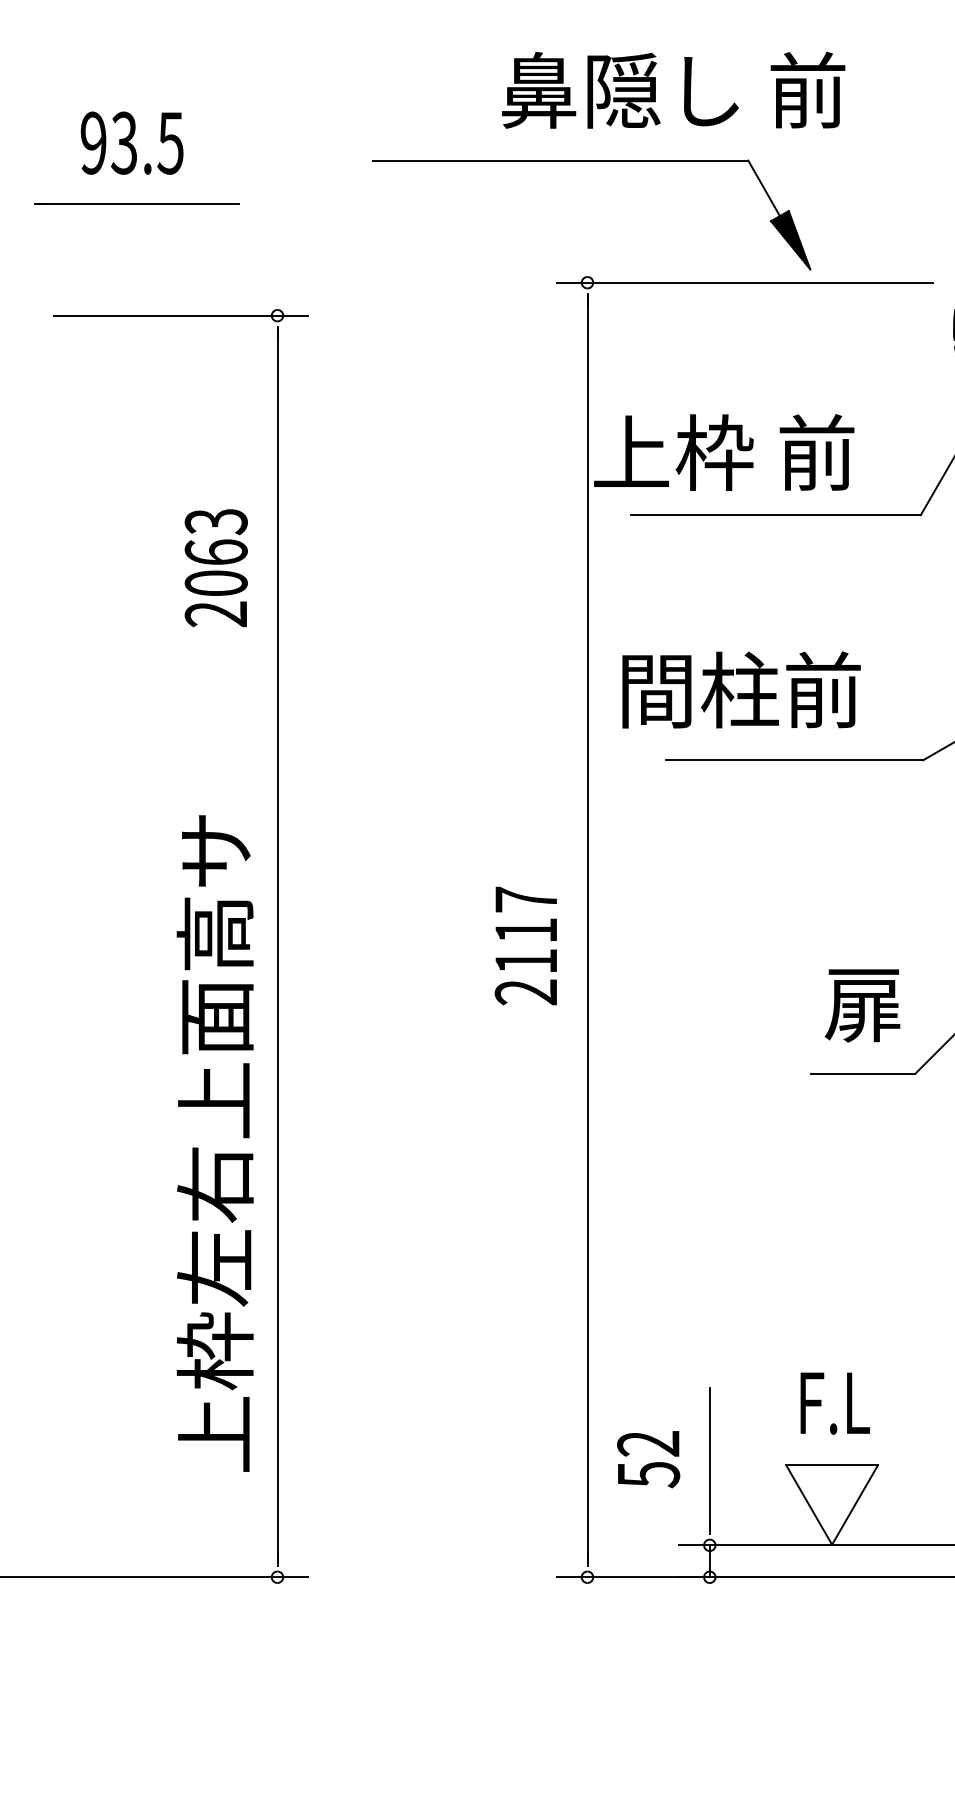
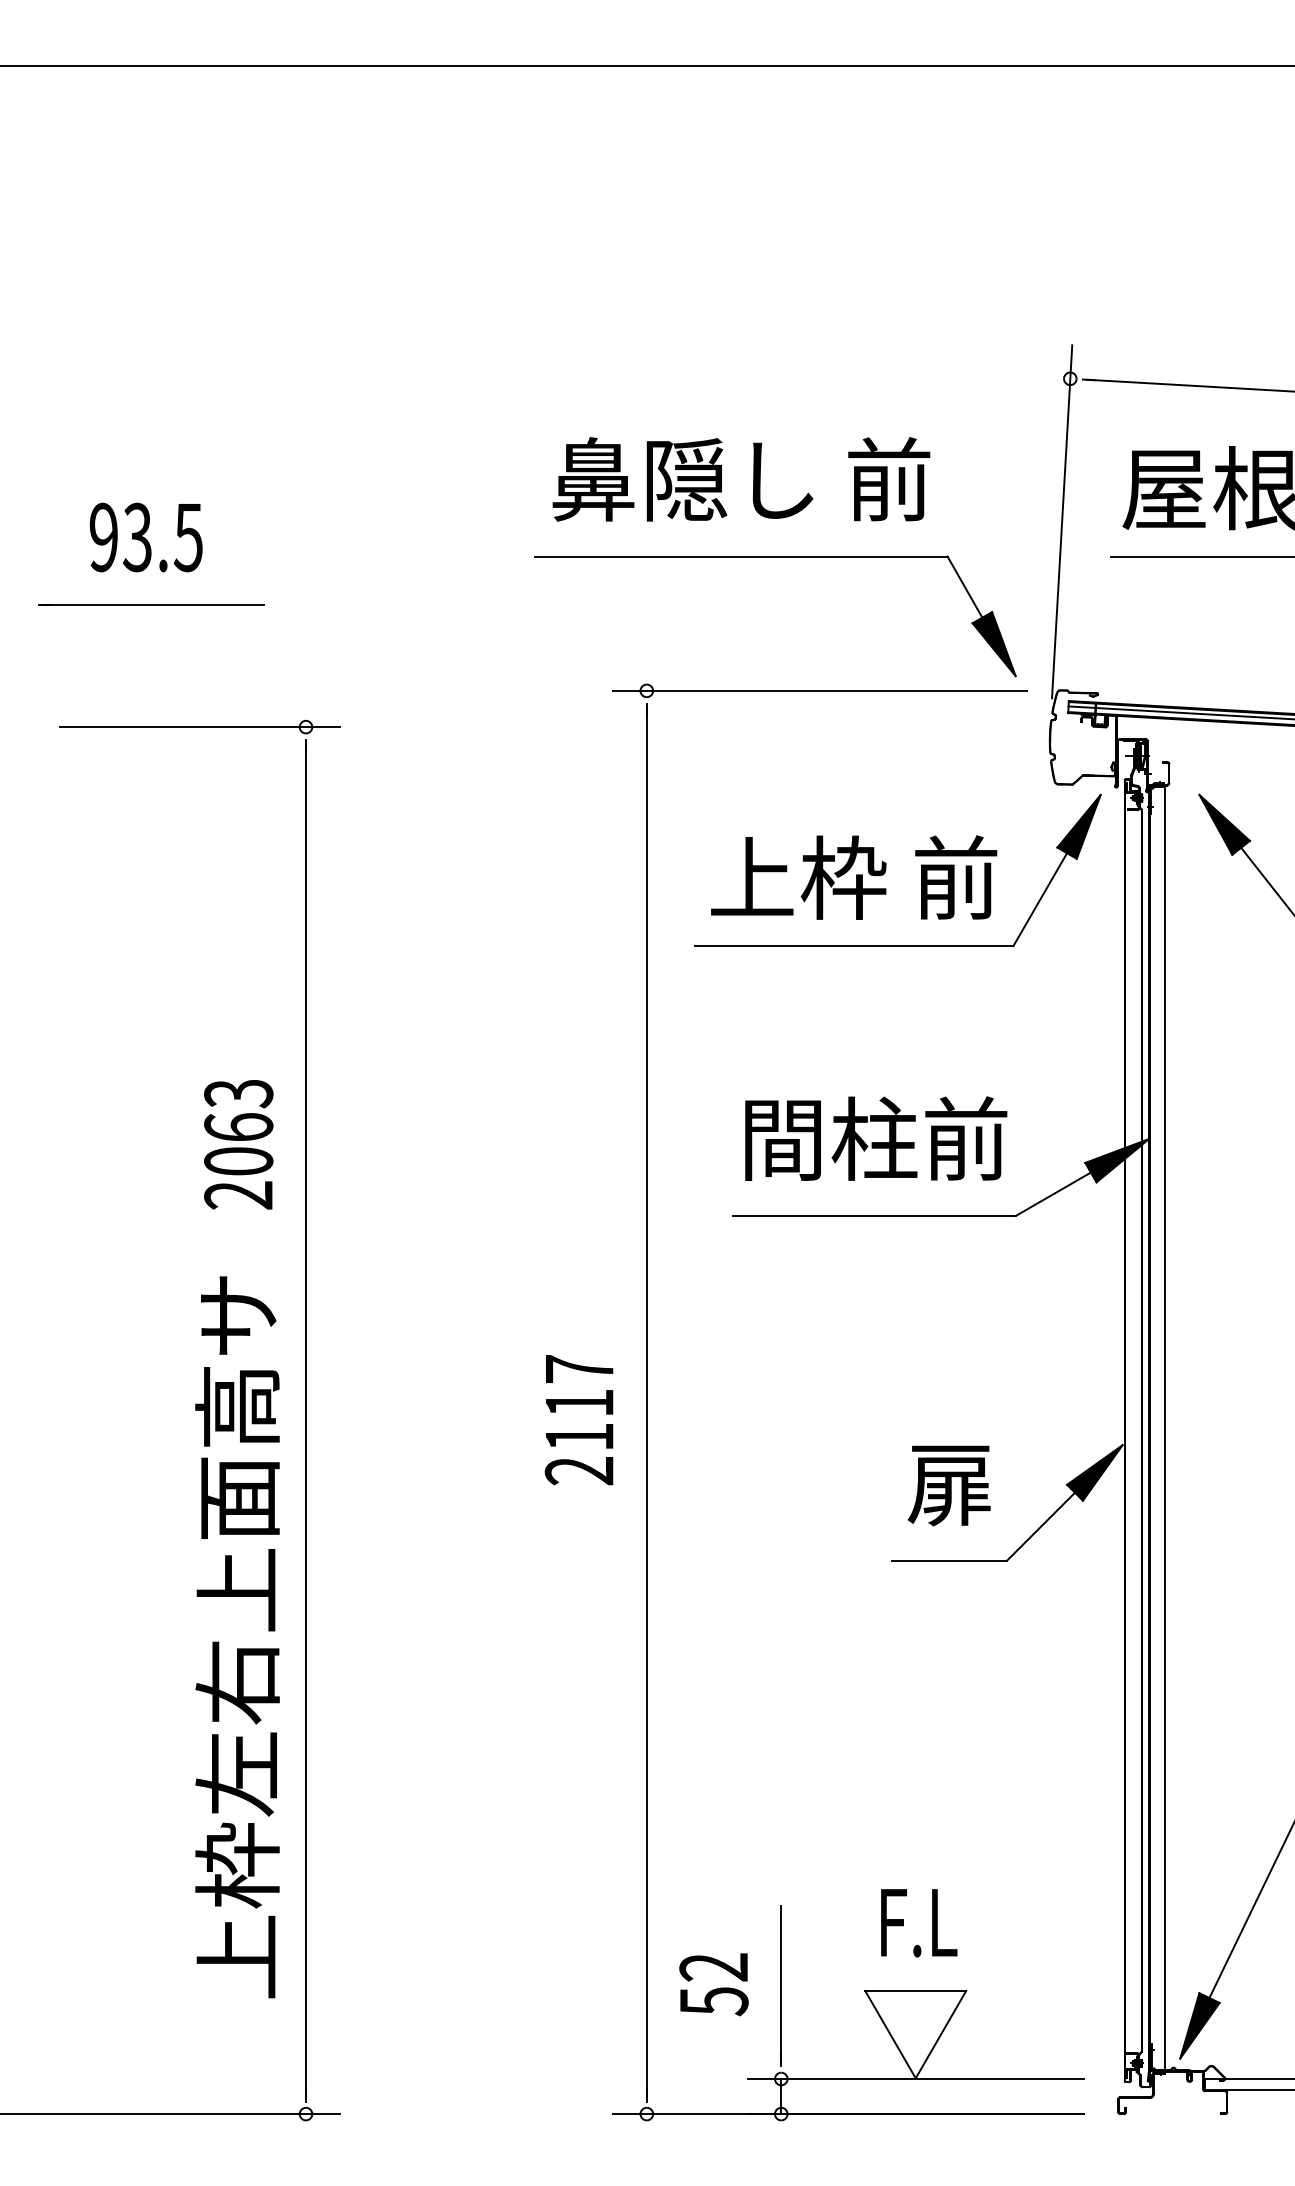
part: (591, 161) -> (775, 557), moved
text: (724, 452) -> (854, 877), moved
text: (216, 567) -> (238, 1144), moved
text: (741, 689) -> (876, 1138), moved

